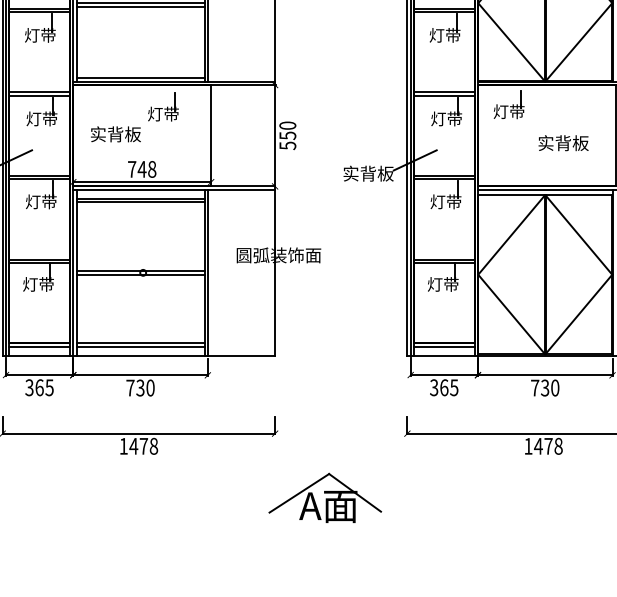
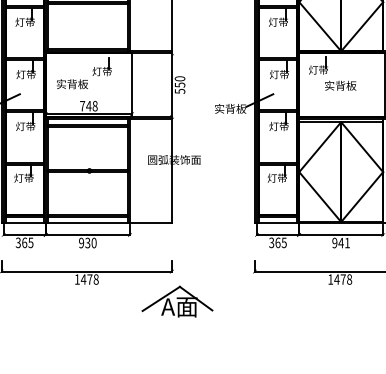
text: (563, 142) -> (340, 85), moved
text: (130, 387) -> (81, 242), 730 -> 930
text: (544, 387) -> (340, 242), 730 -> 941
part: (325, 497) -> (177, 301), moved

